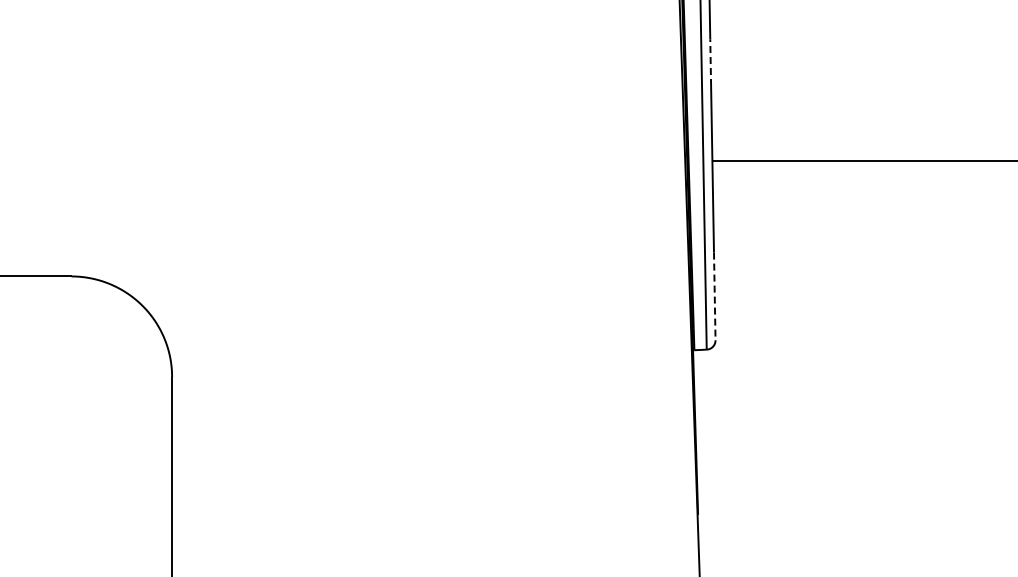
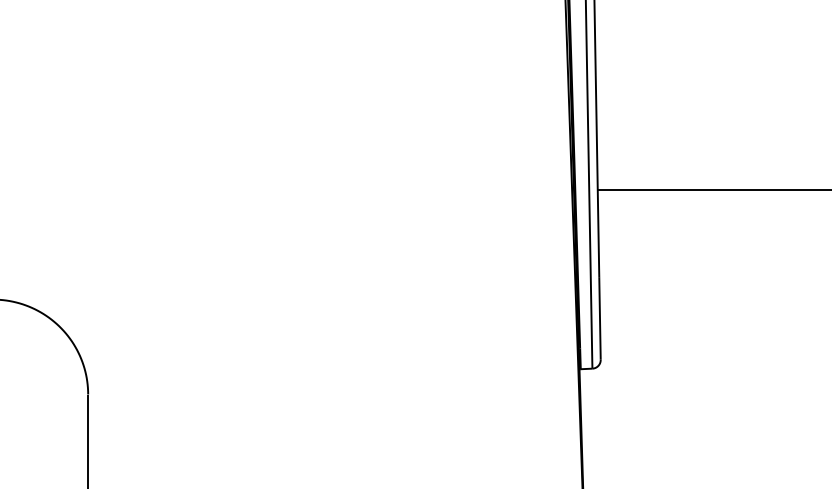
line: (710, 62) -> (595, 97), dashed -> solid
line: (714, 296) -> (599, 318), dashed -> solid

